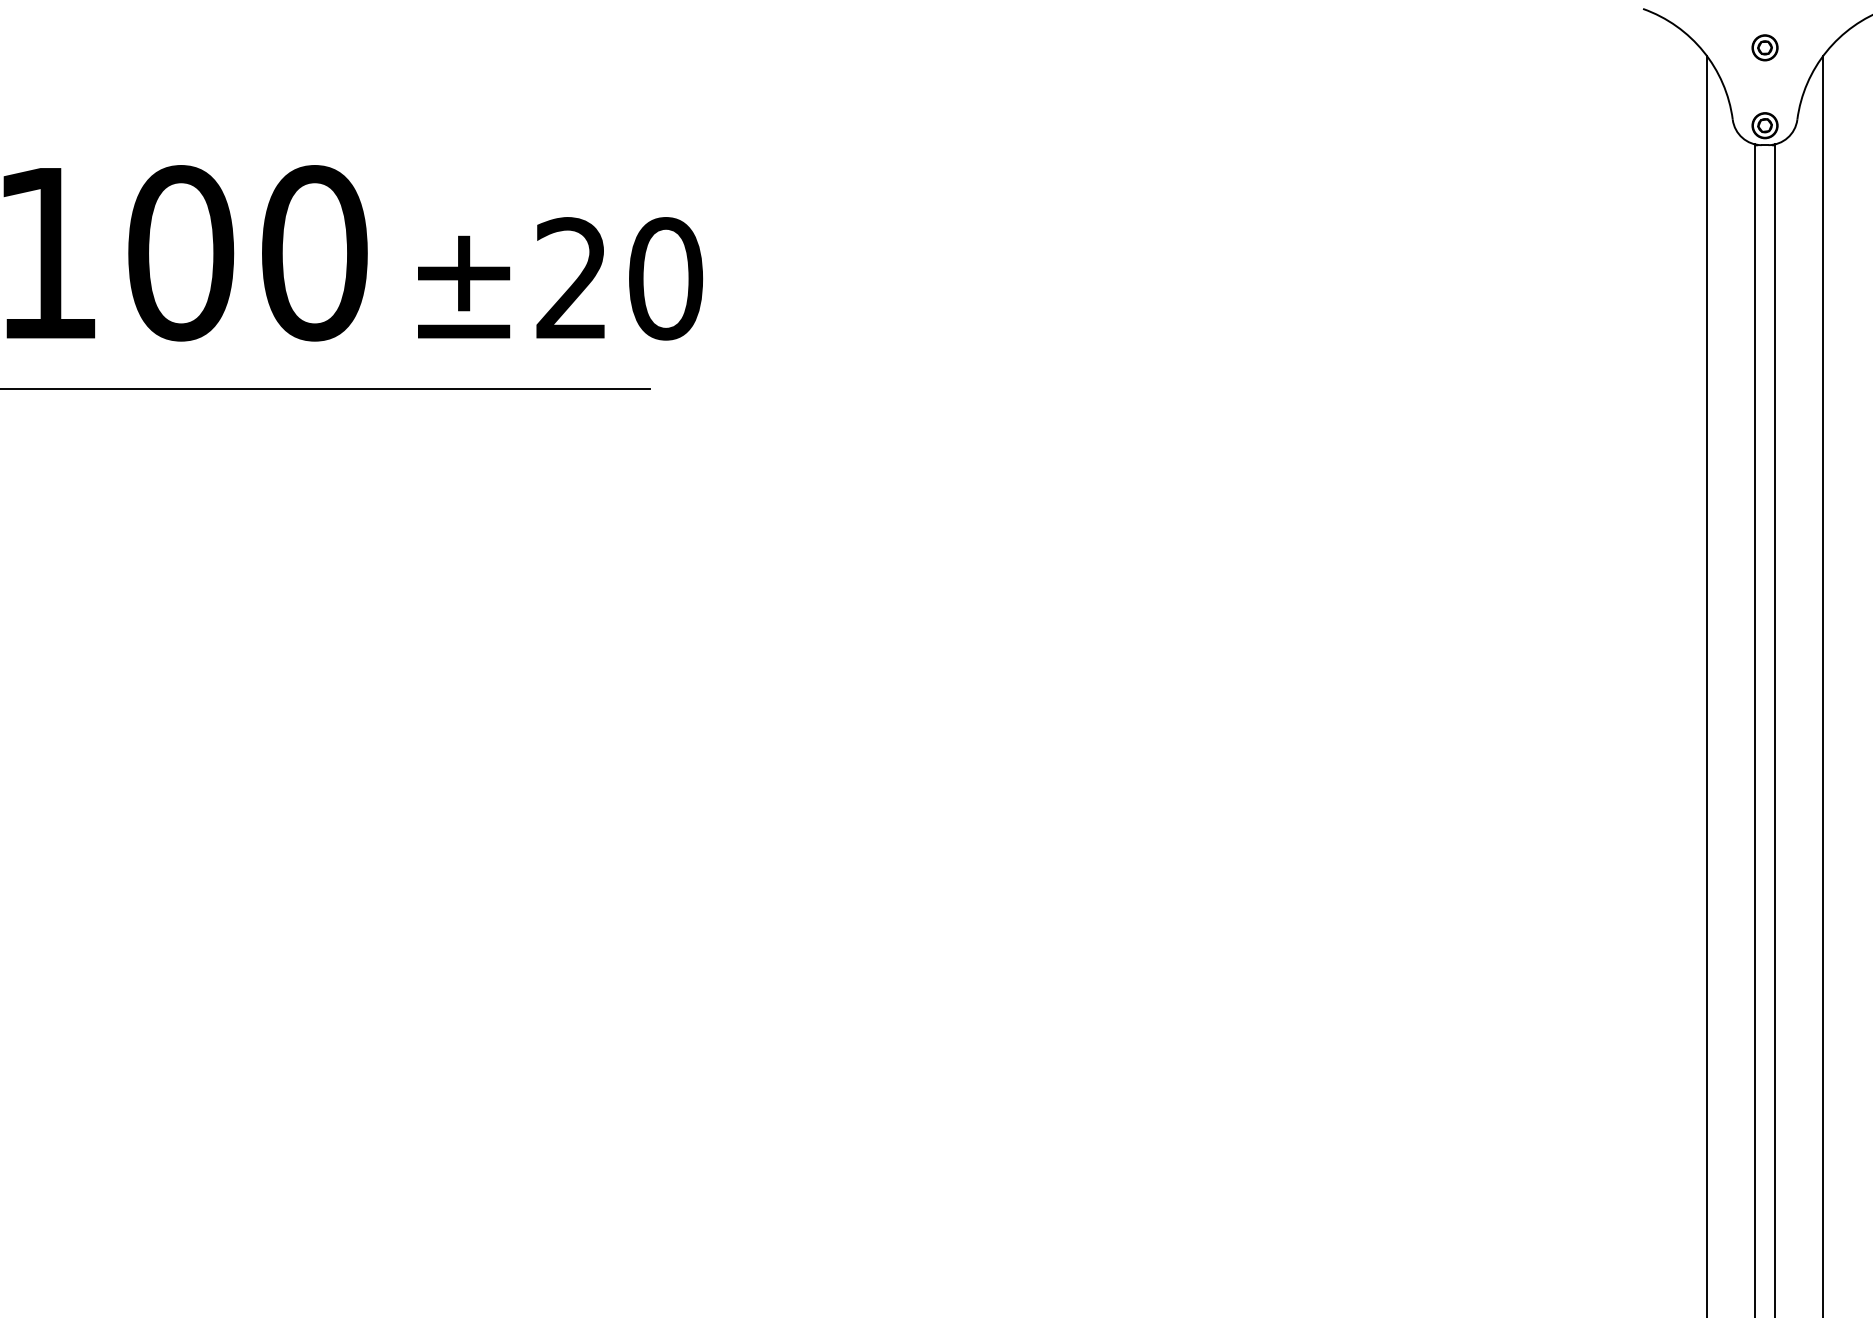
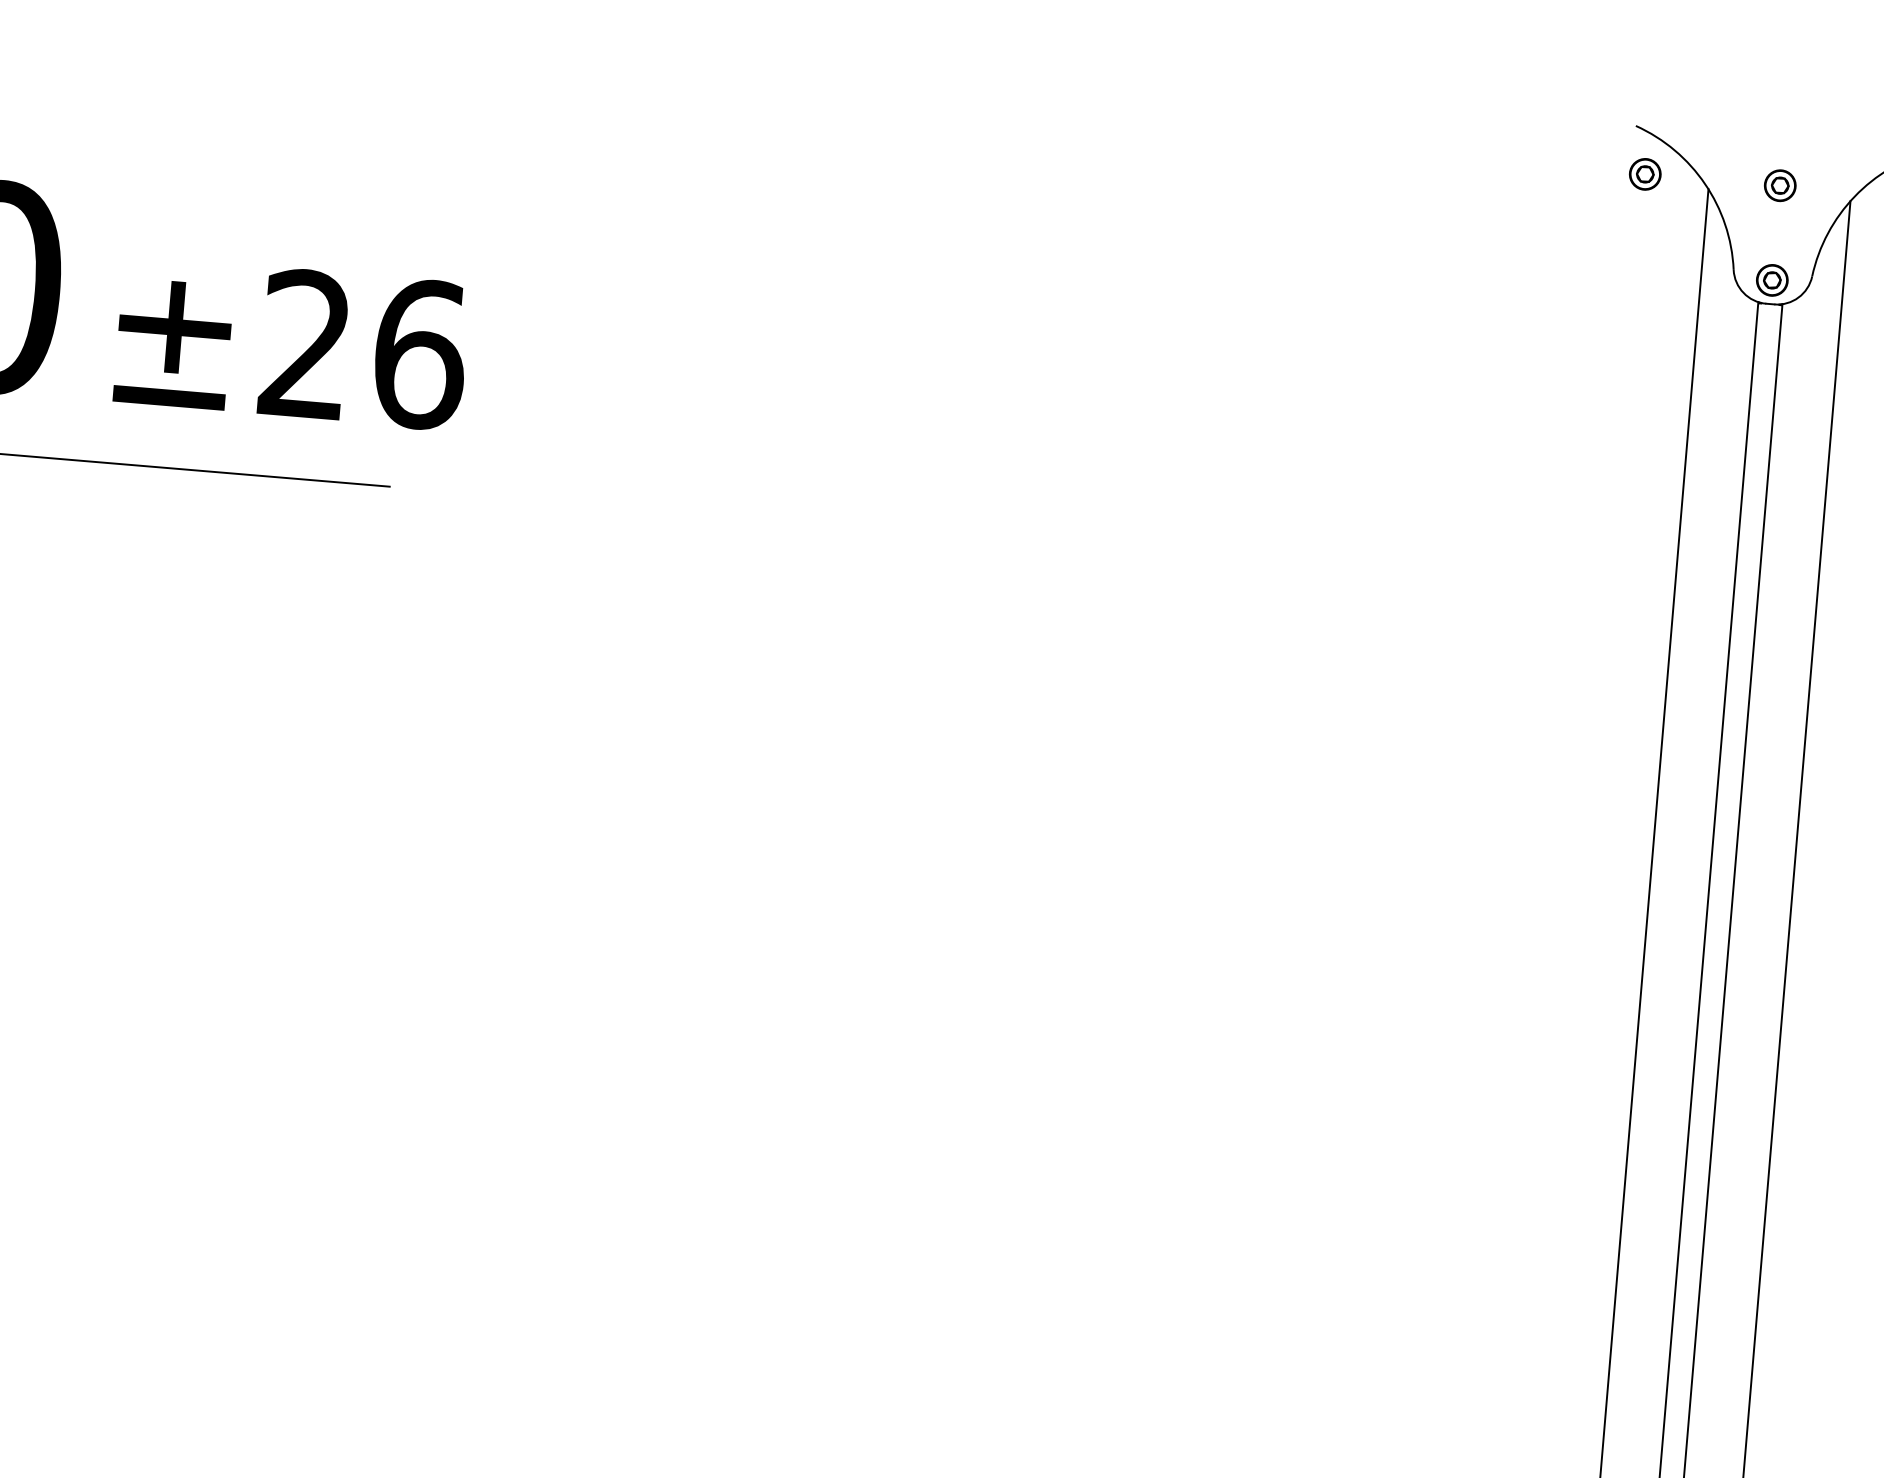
part: (1653, 47) -> (1644, 173), added
text: (666, 278) -> (420, 354), ±20 -> ±26

